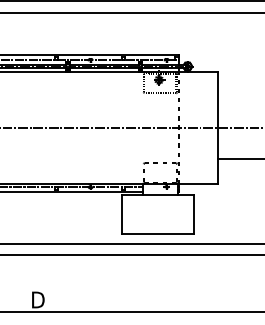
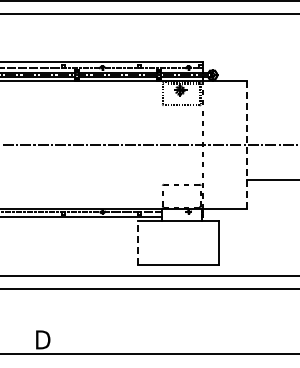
line: (218, 128) -> (247, 145), solid -> dashed
line: (122, 214) -> (138, 242), solid -> dashed

